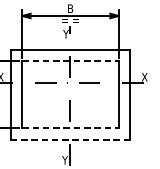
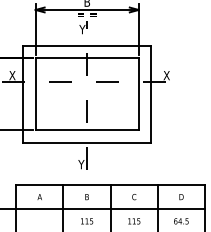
line: (70, 61) -> (87, 58), dashed -> solid
line: (70, 128) -> (87, 130), dashed -> solid
line: (70, 139) -> (87, 142), dashed -> solid

